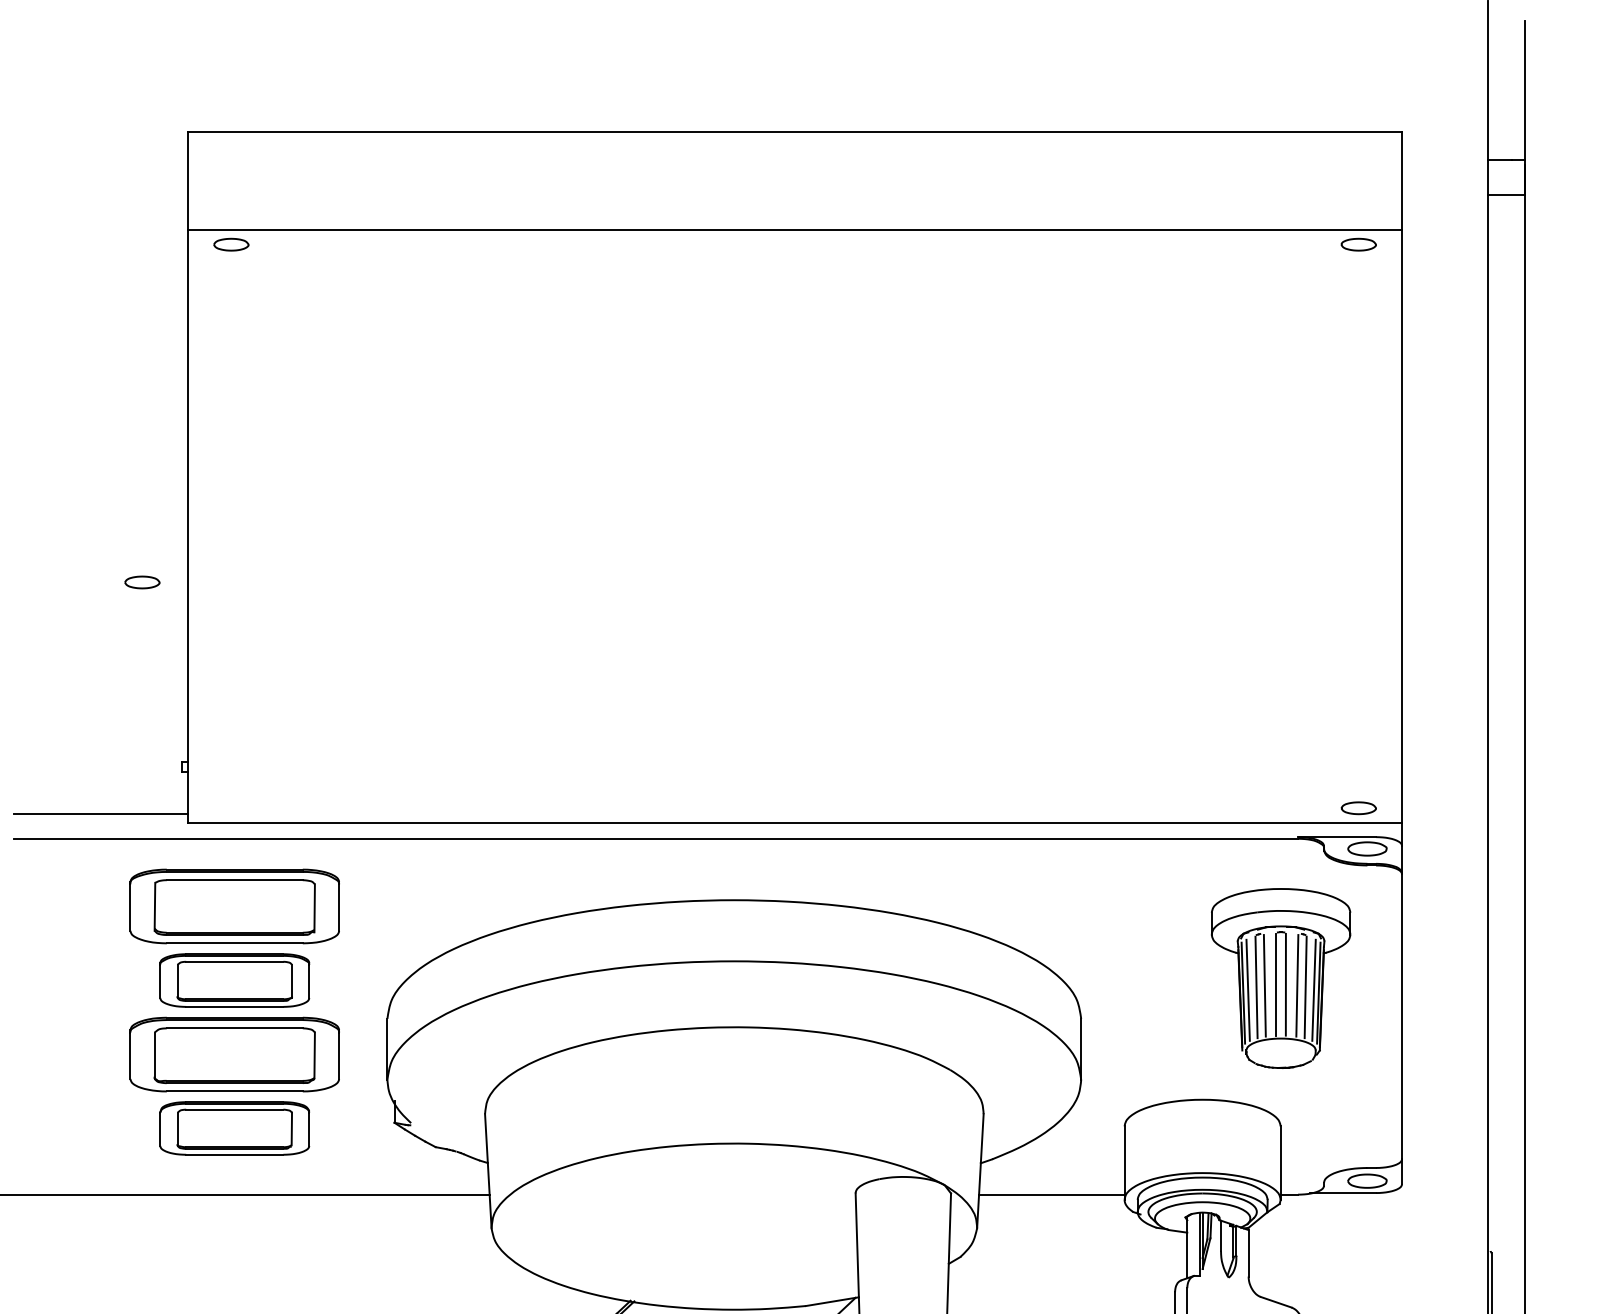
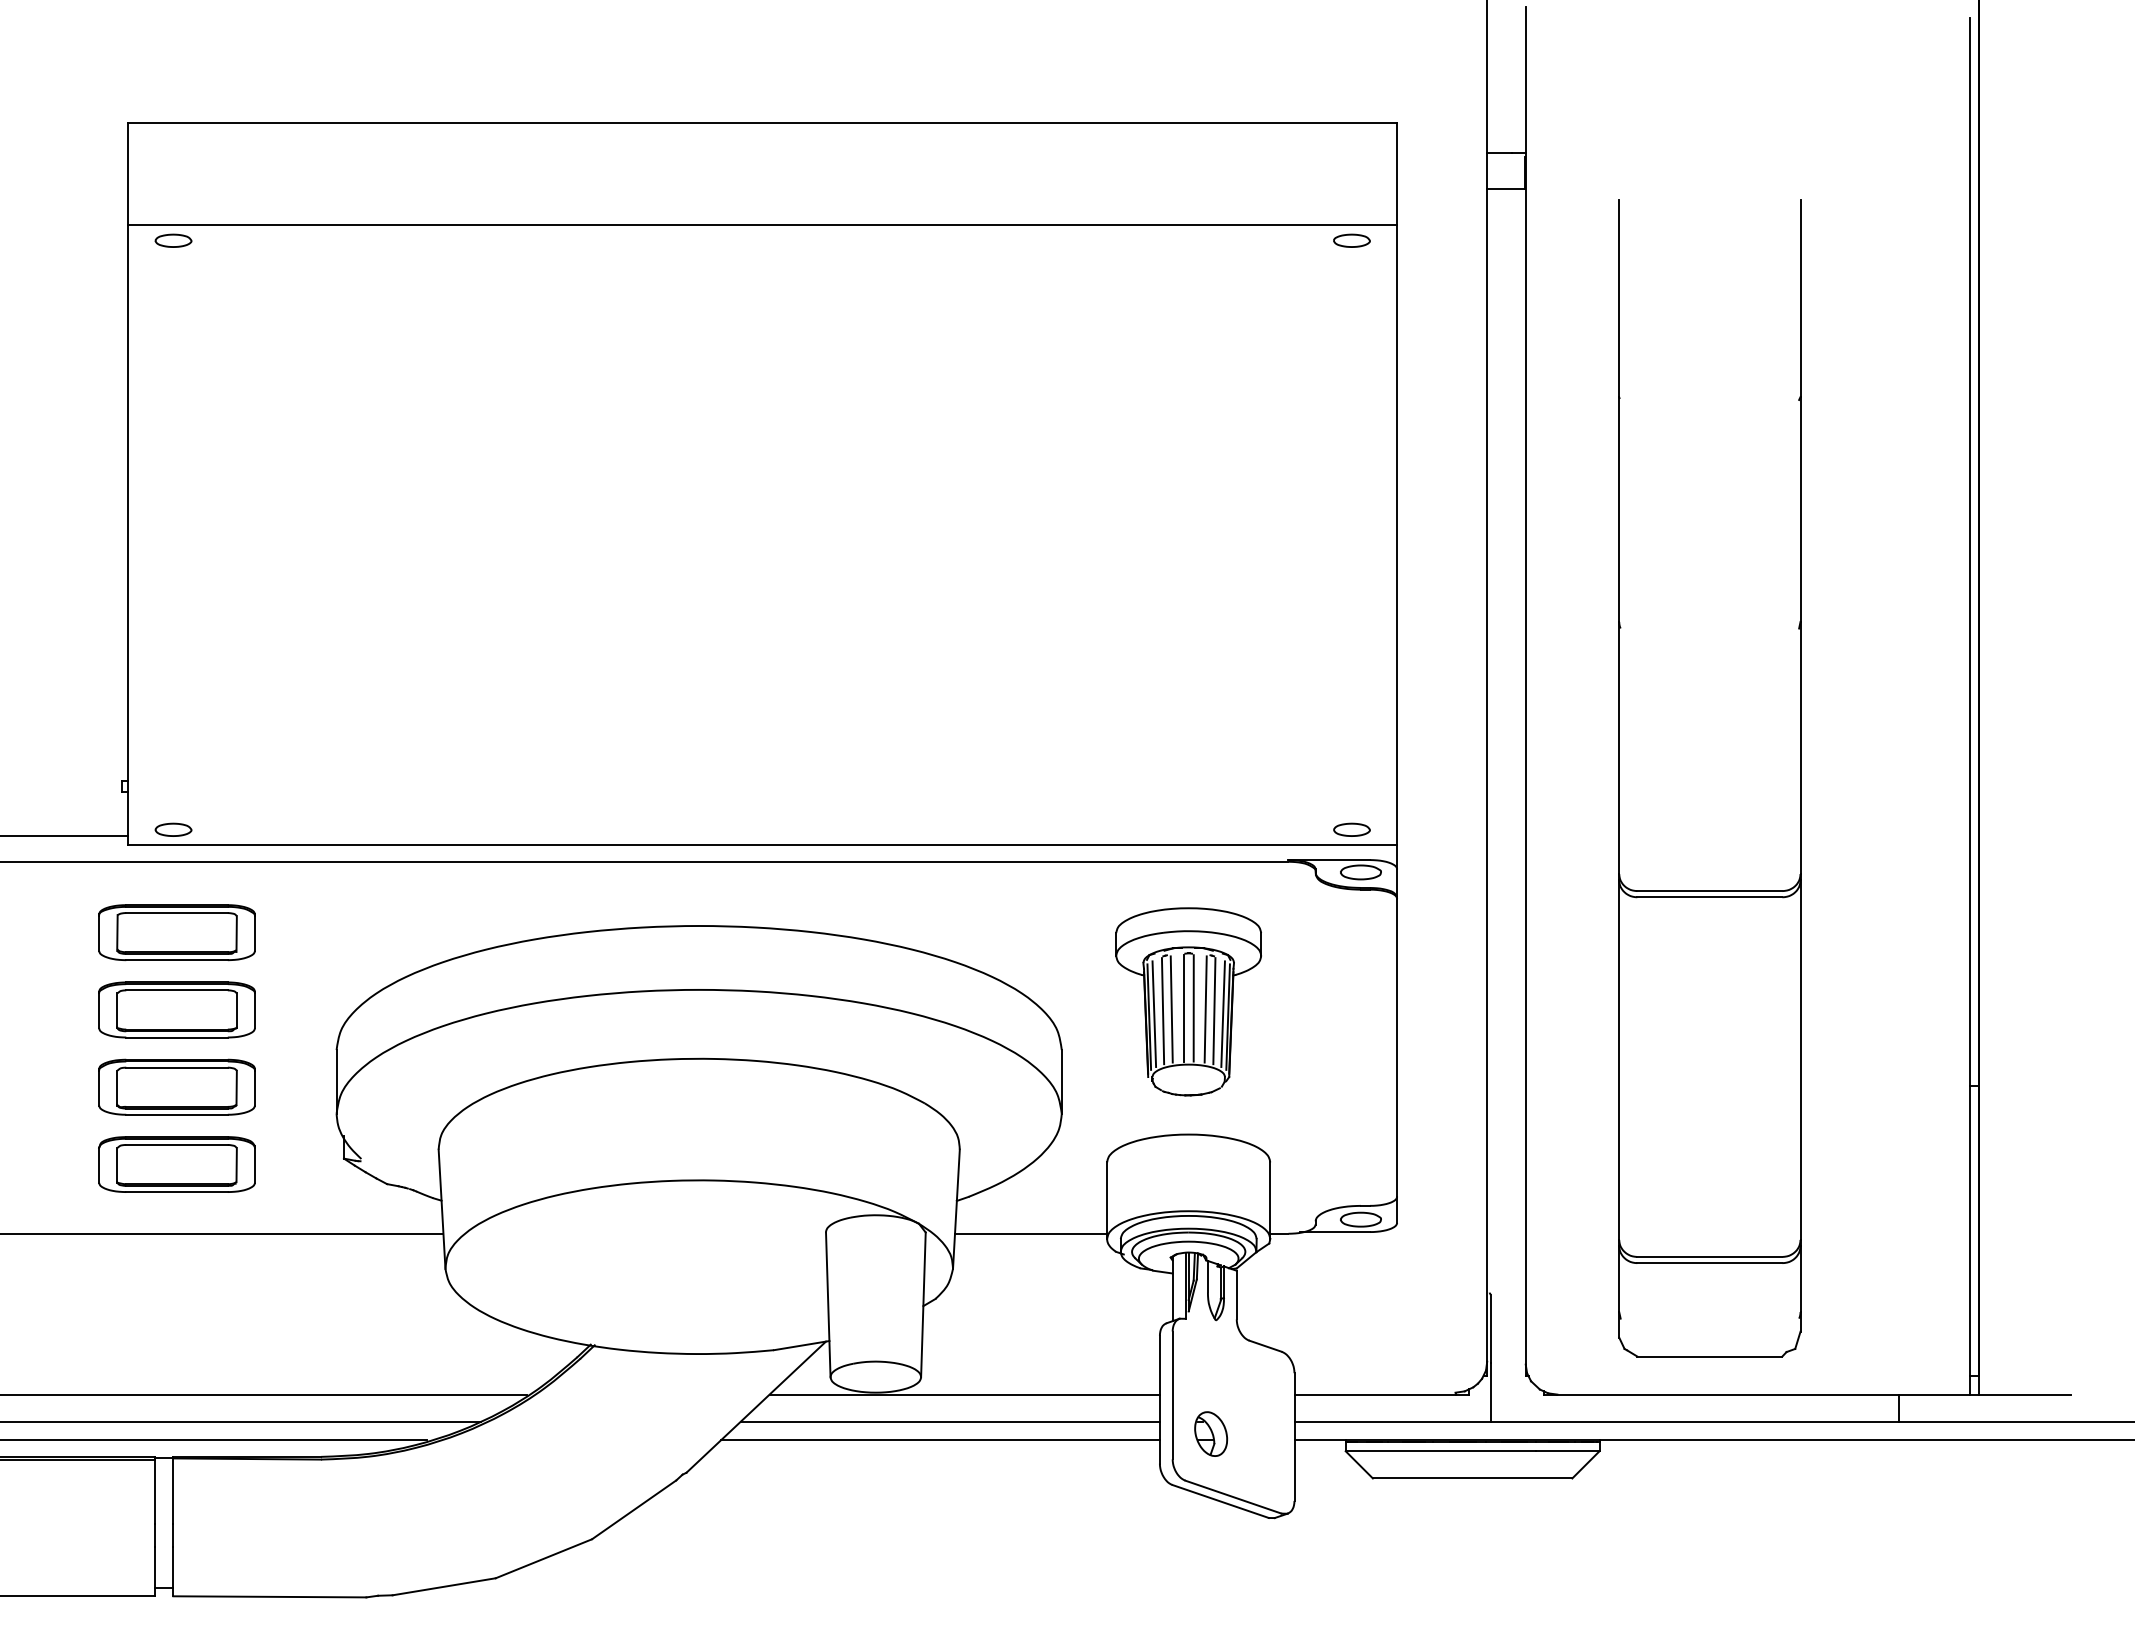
part: (142, 582) -> (173, 829), moved
part: (234, 906) -> (176, 932), size x0.71
part: (1280, 978) -> (1188, 1001), moved
part: (234, 1053) -> (176, 1086), size x0.71

